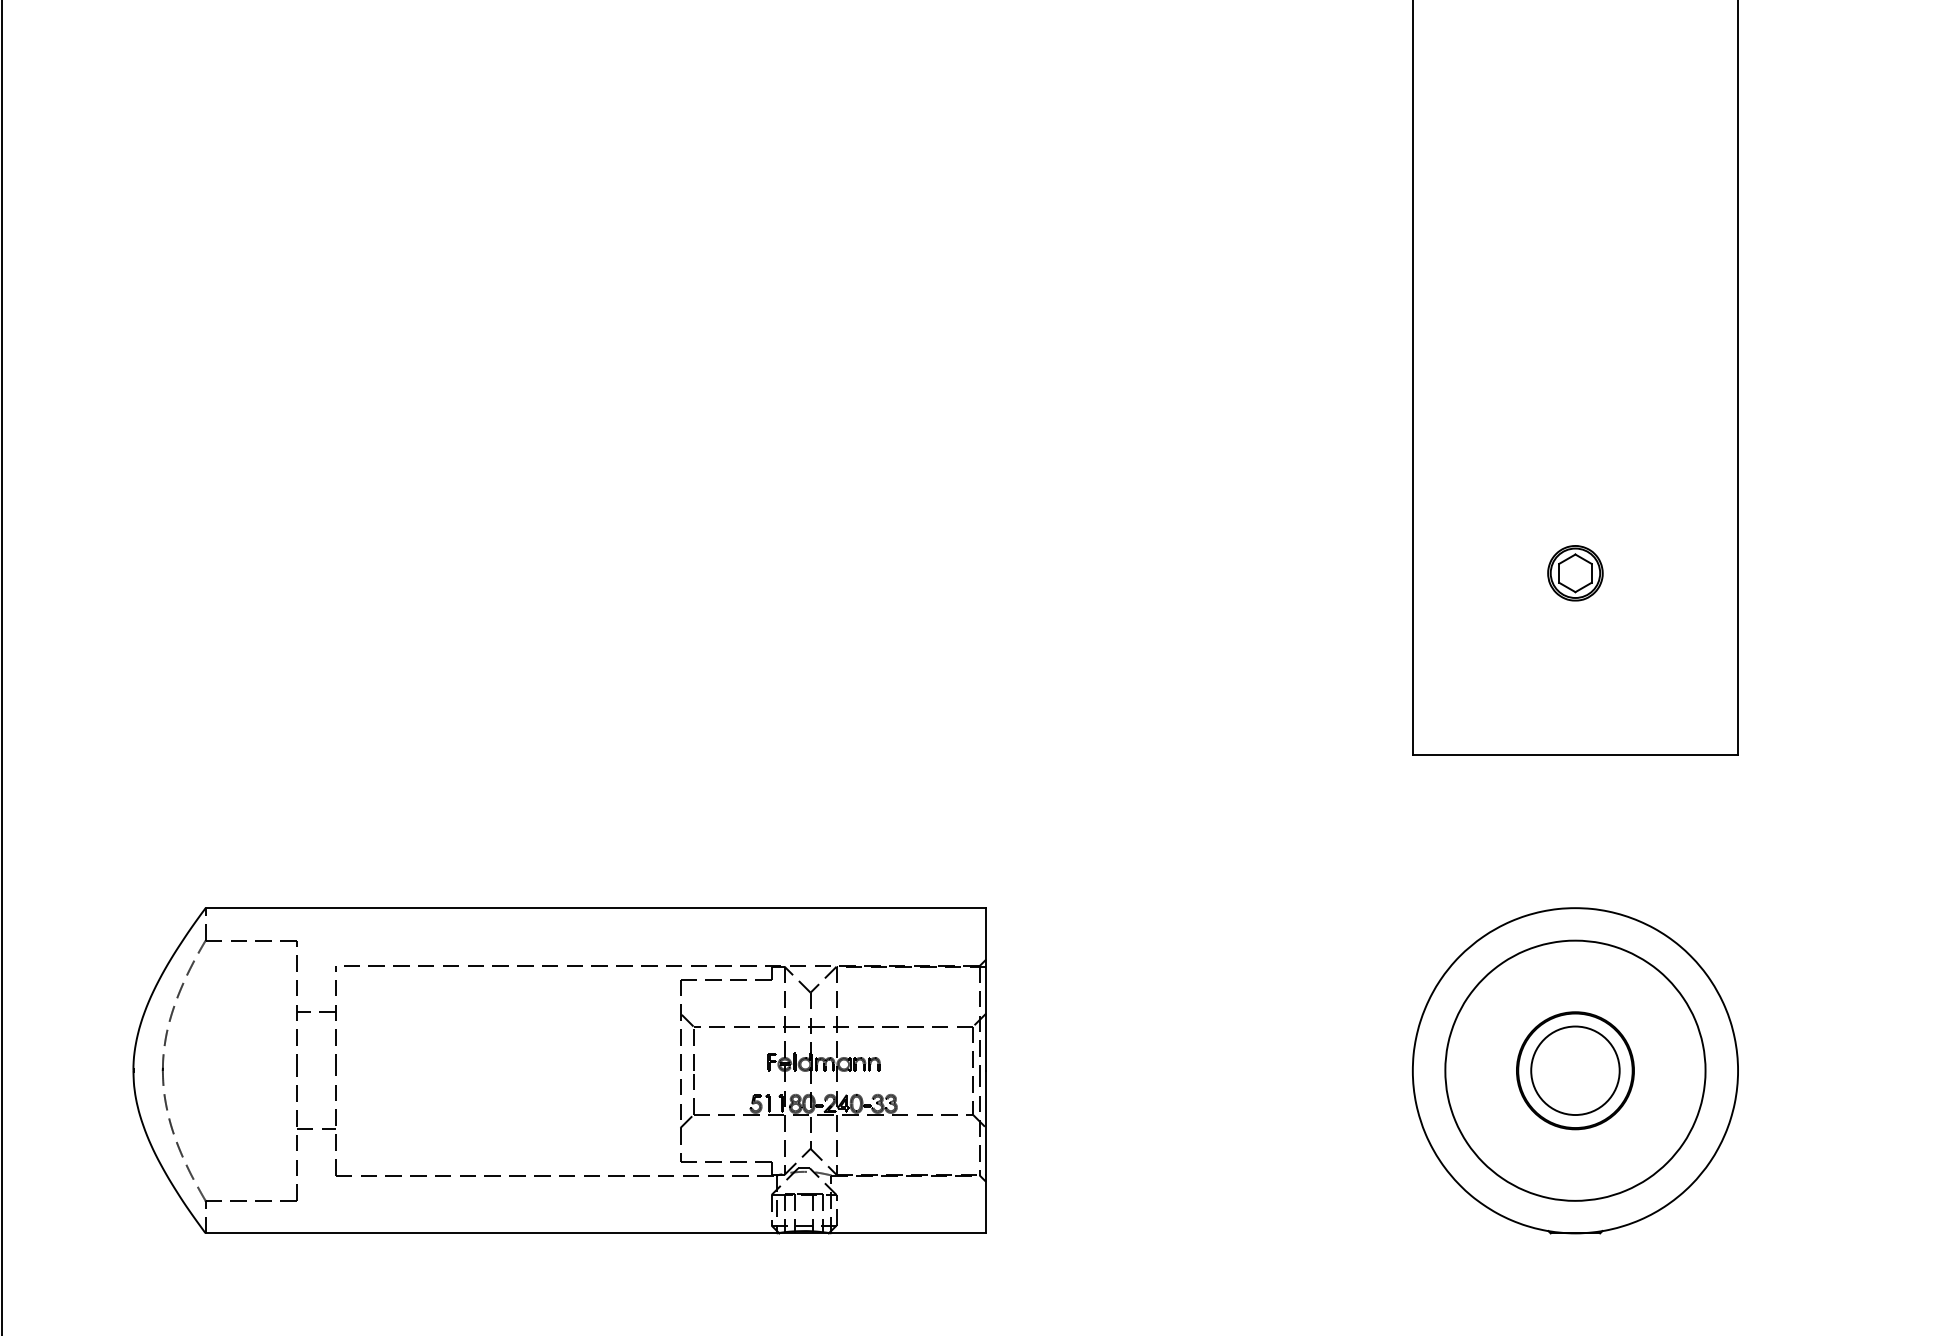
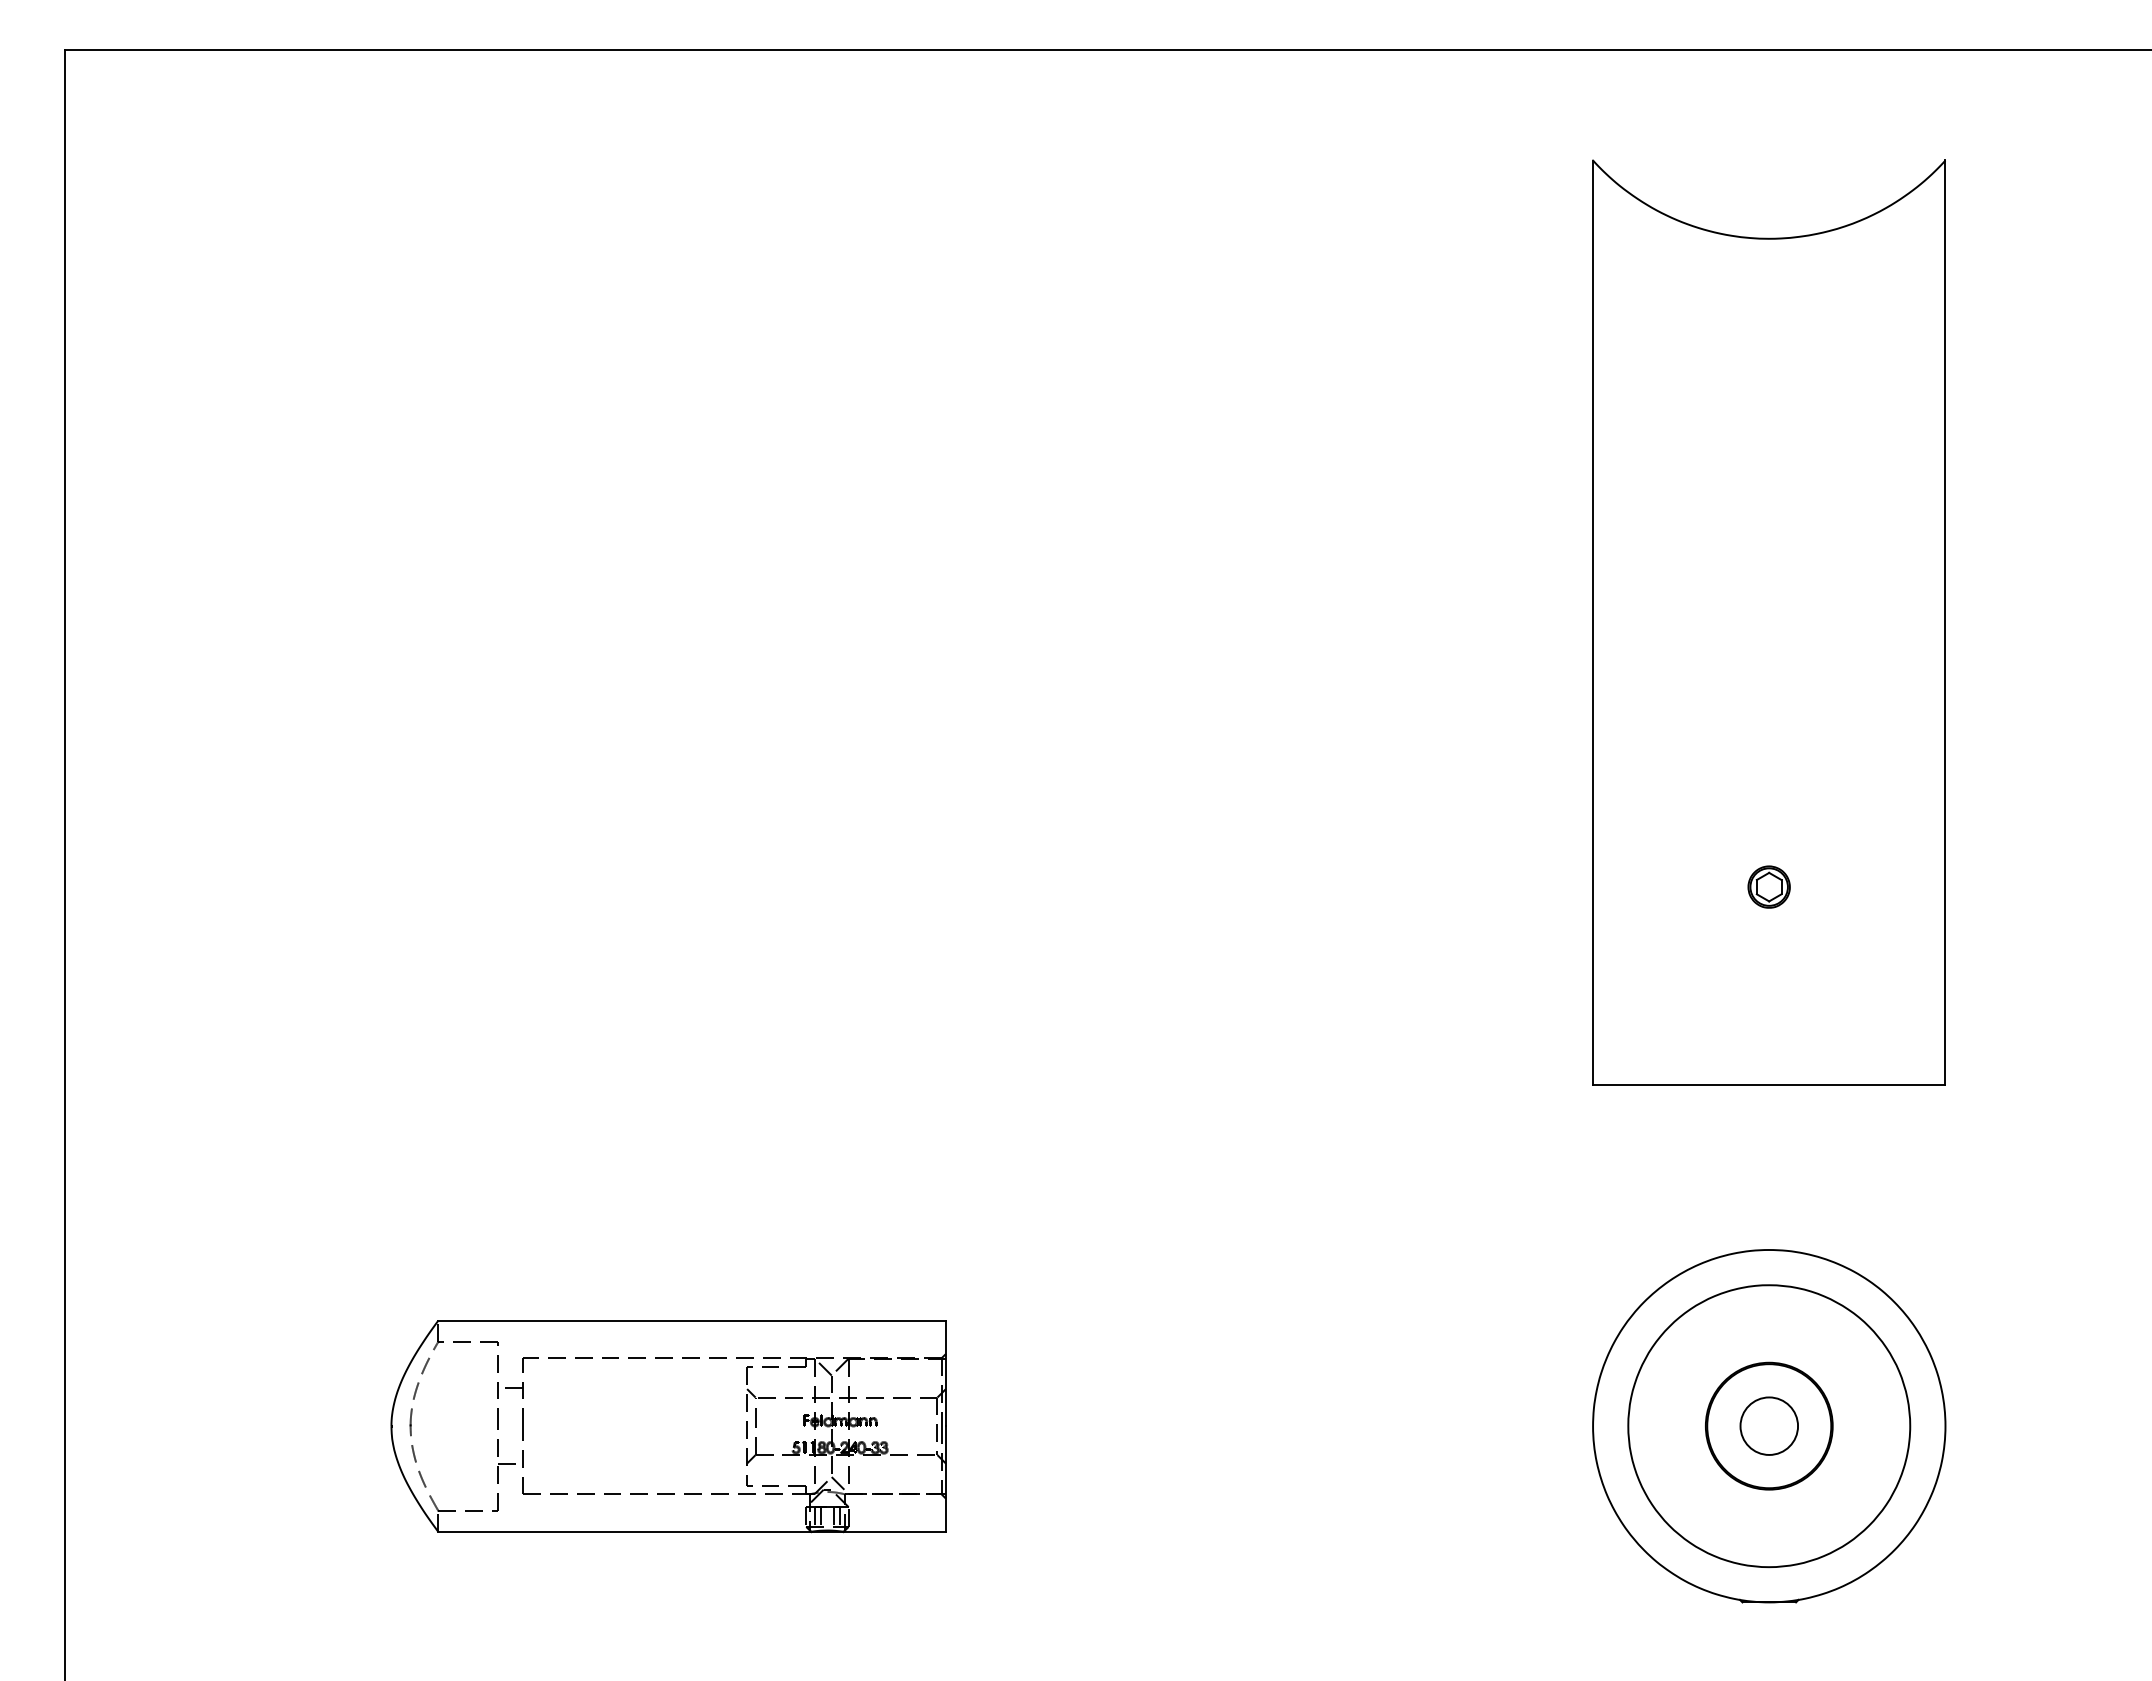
part: (1574, 572) -> (1768, 886), size x0.7
part: (559, 1071) -> (668, 1426), size x0.6
circle: (1575, 1071) -> (1769, 1426), size x0.6

